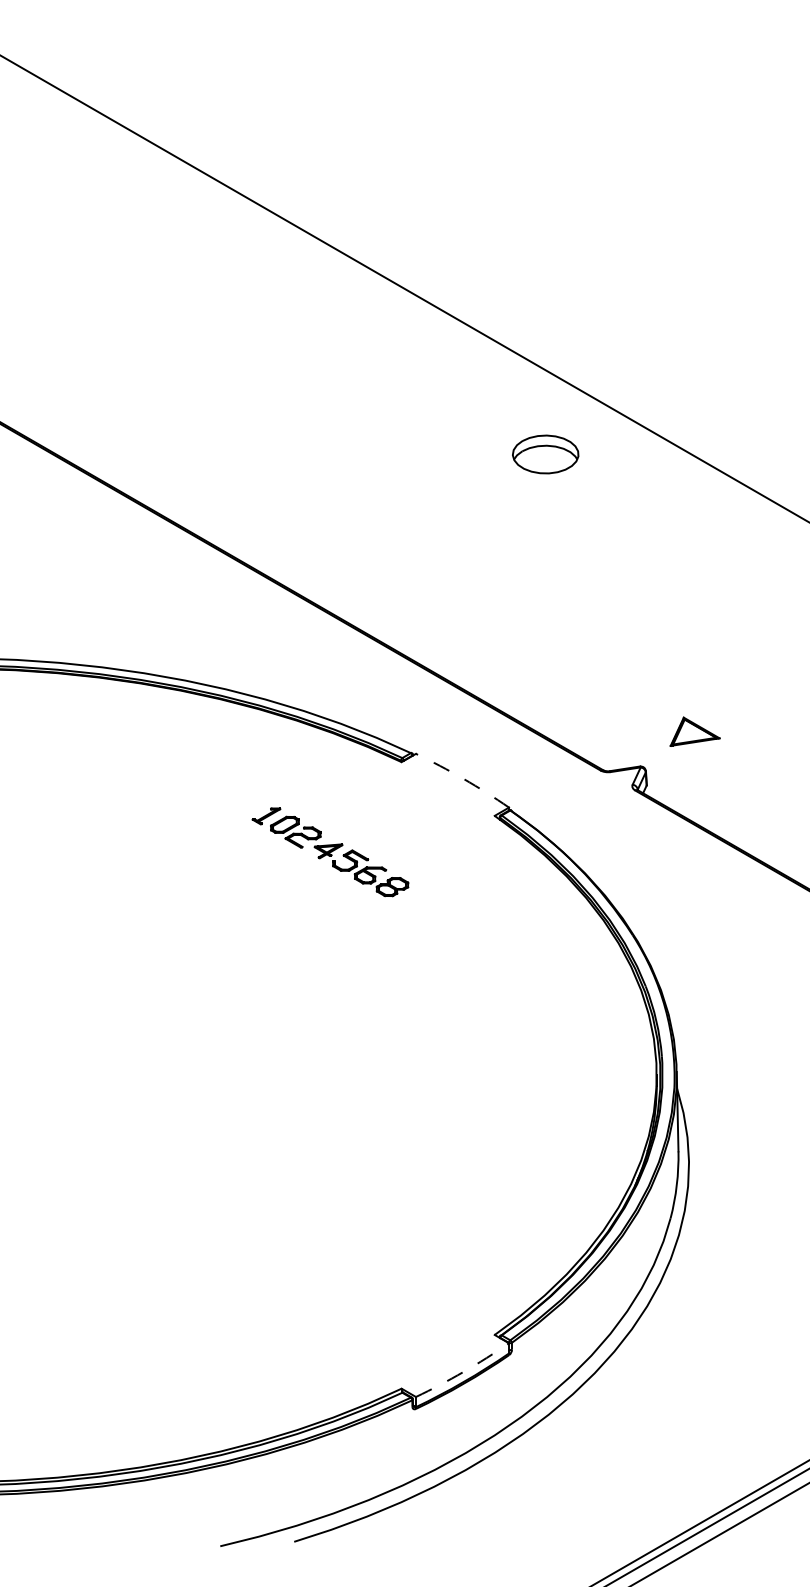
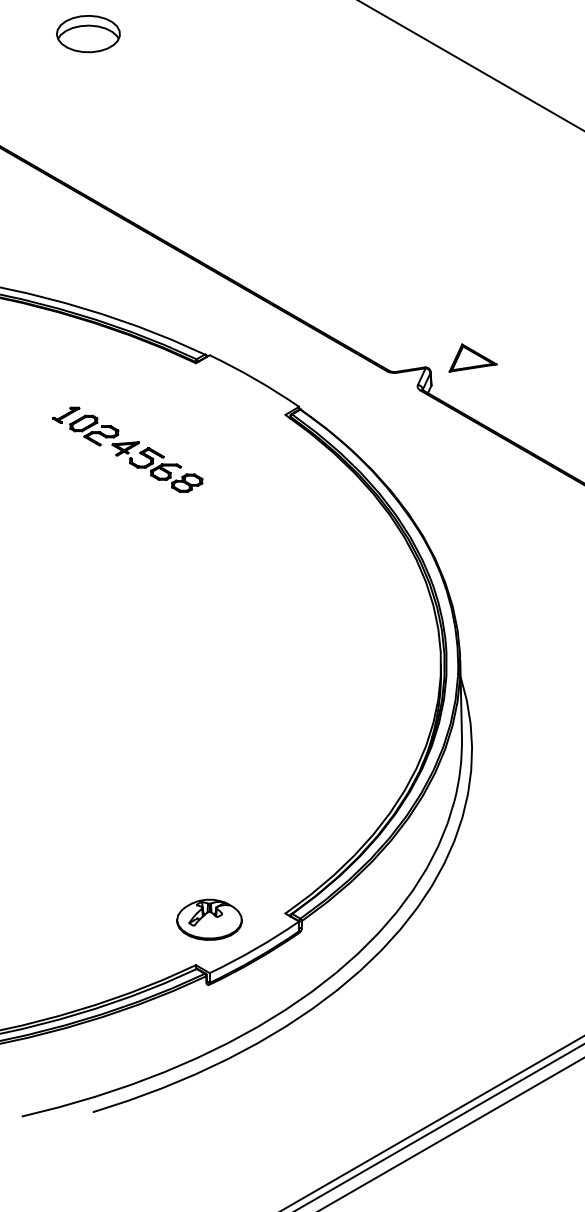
part: (545, 454) -> (88, 34), moved
part: (694, 731) -> (472, 357), moved
arc: (463, 778) -> (255, 378), dashed -> solid
part: (415, 1341) -> (209, 919), added
arc: (463, 1371) -> (255, 948), dashed -> solid

